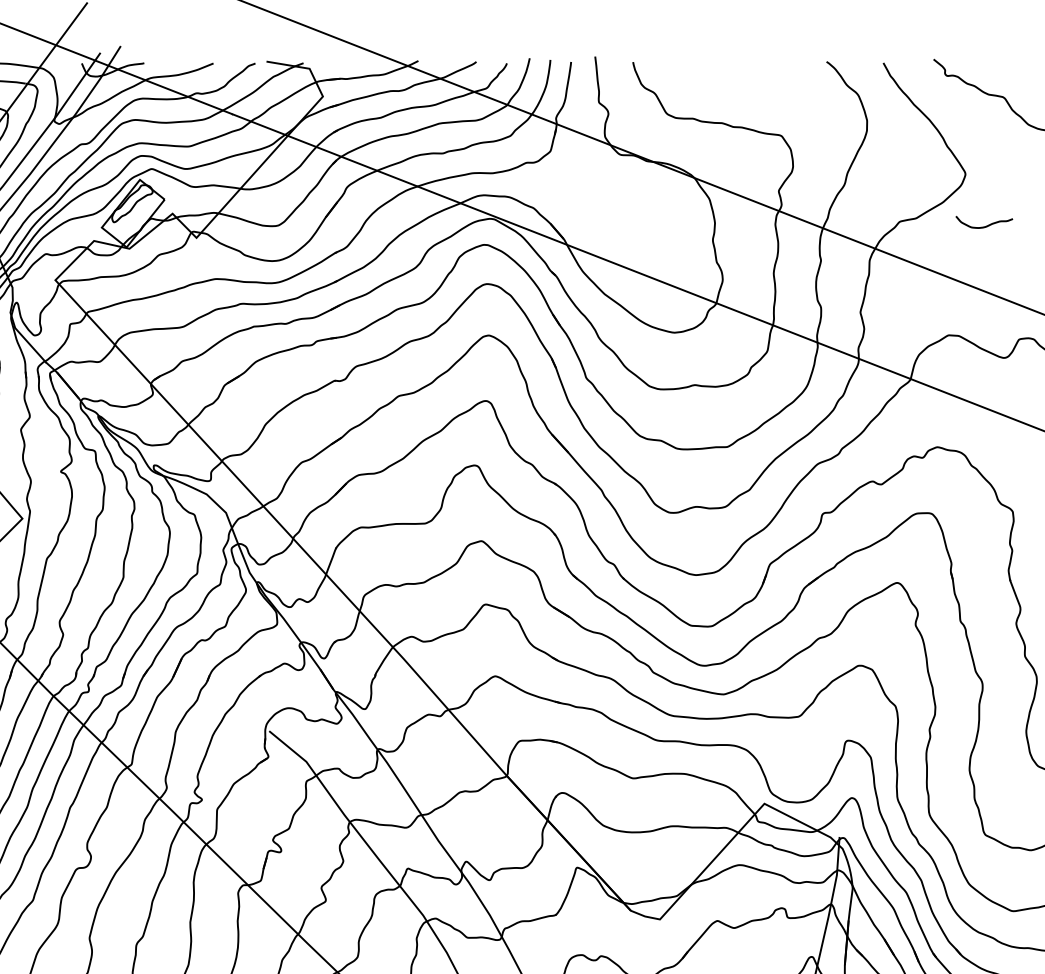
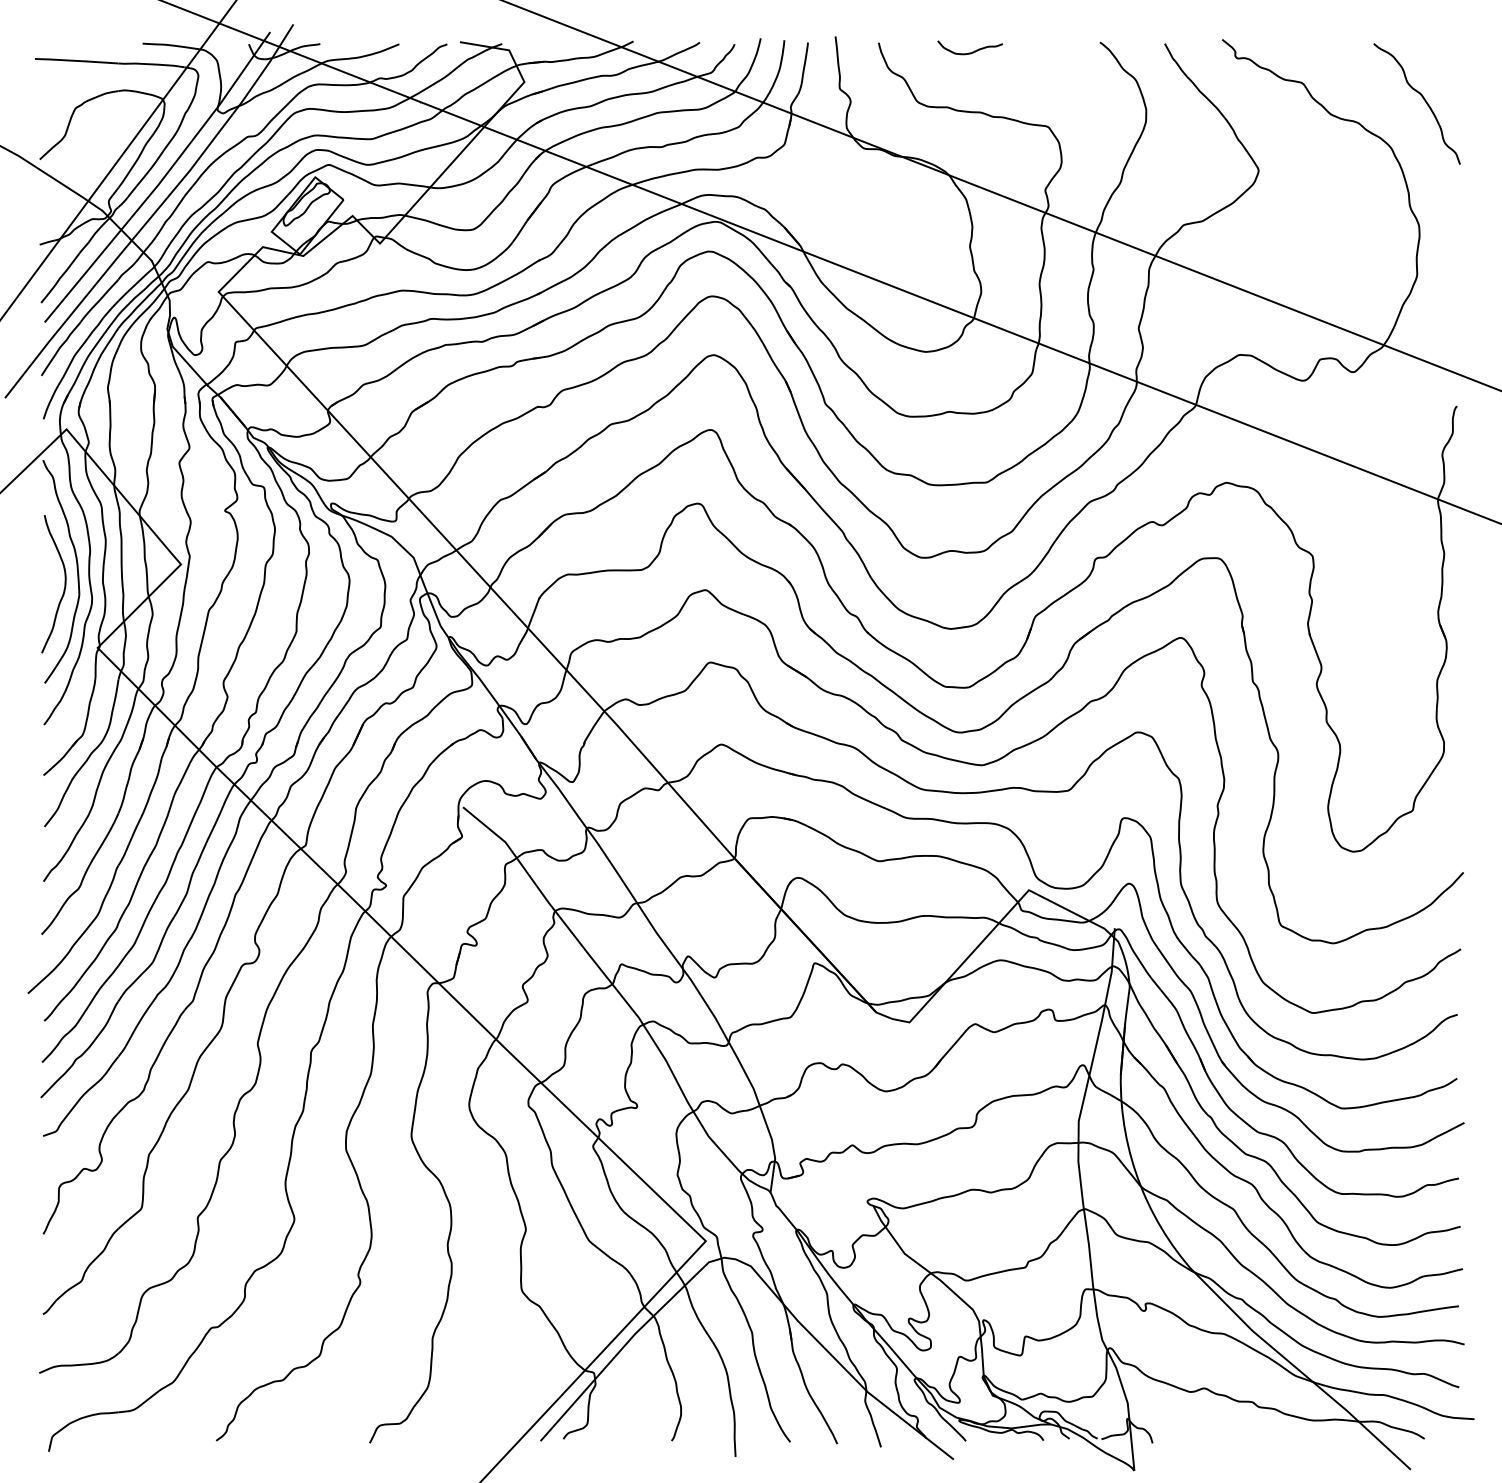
curve: (986, 225) -> (972, 51), moved

